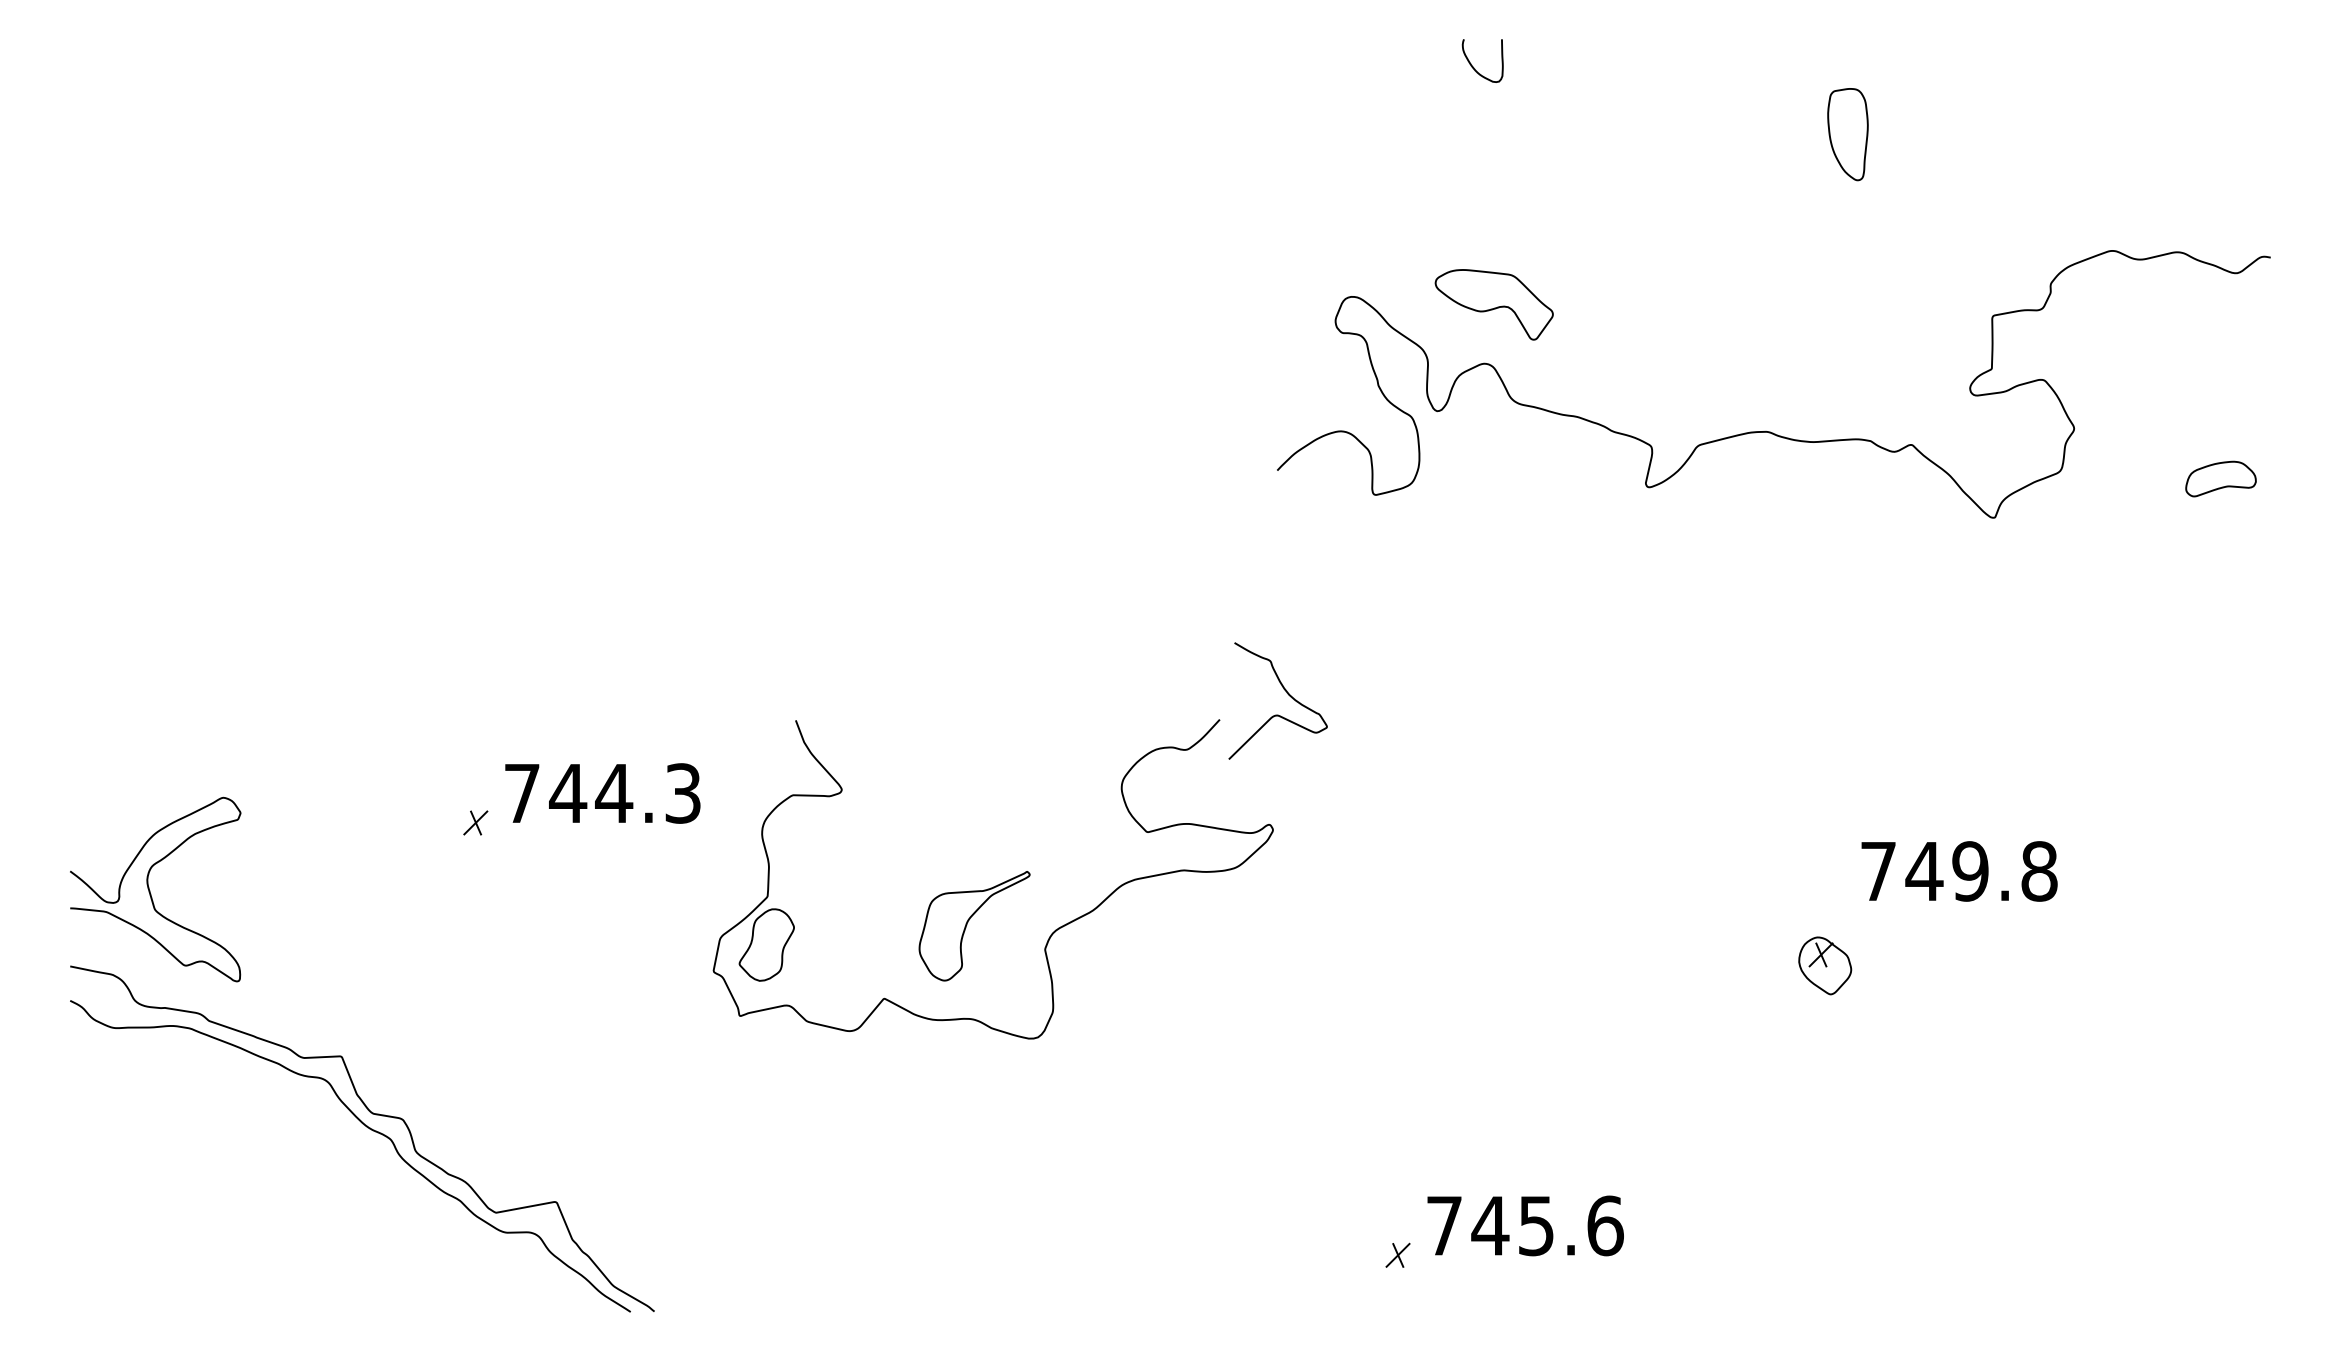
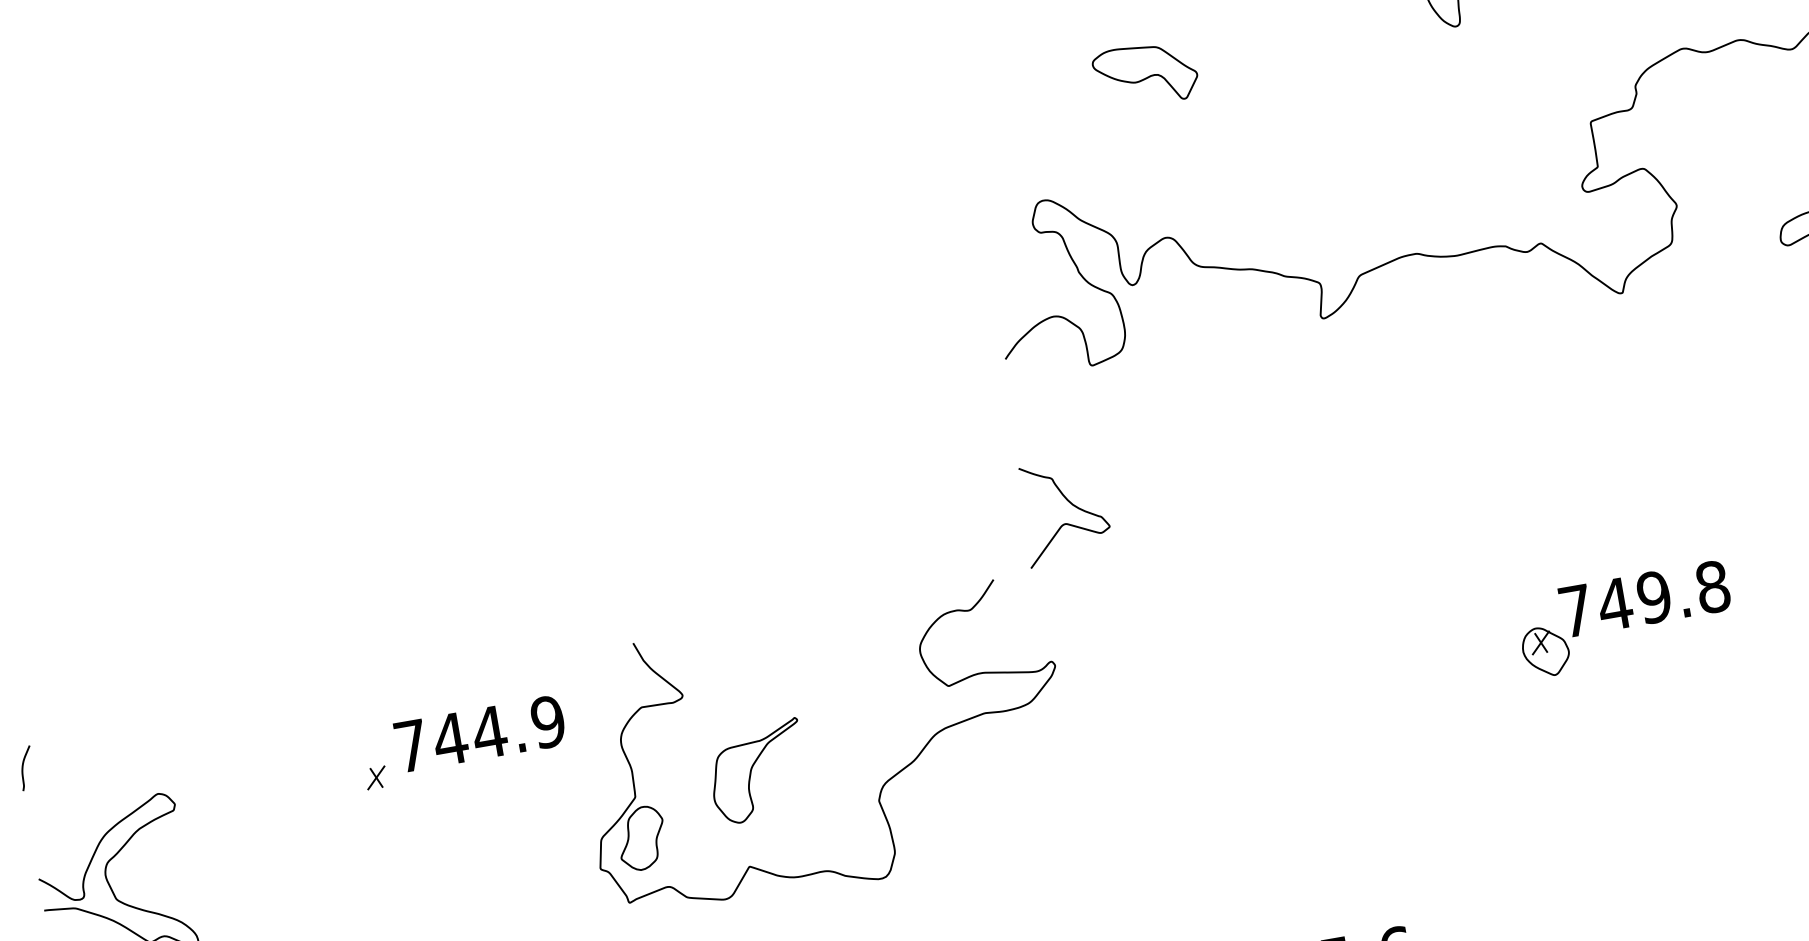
part: (1493, 304) -> (1145, 74), moved
curve: (1287, 694) -> (1071, 504), moved
curve: (75, 739) -> (23, 766), added
text: (683, 793) -> (548, 722), 744.3 -> 744.9
part: (967, 925) -> (751, 772), moved
part: (1825, 965) -> (1546, 651), moved

